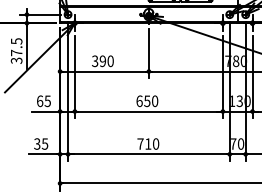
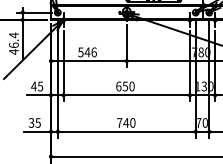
text: (16, 51) -> (13, 44), 37.5 -> 46.4
text: (102, 61) -> (87, 52), 390 -> 546
text: (39, 101) -> (33, 86), 65 -> 45
text: (147, 143) -> (125, 122), 710 -> 740

